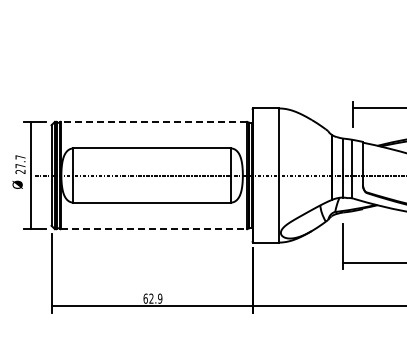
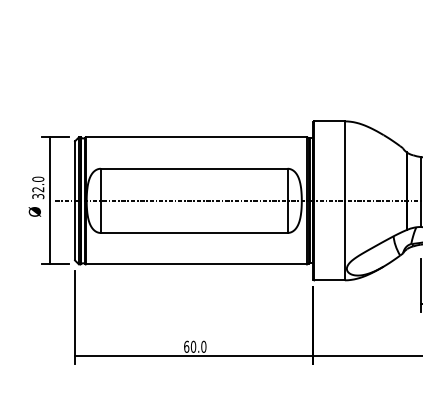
line: (153, 121) -> (195, 136), dashed -> solid
text: (20, 164) -> (38, 187), 27.7 -> 32.0
line: (154, 229) -> (197, 264), dashed -> solid
text: (155, 298) -> (198, 346), 62.9 -> 60.0

